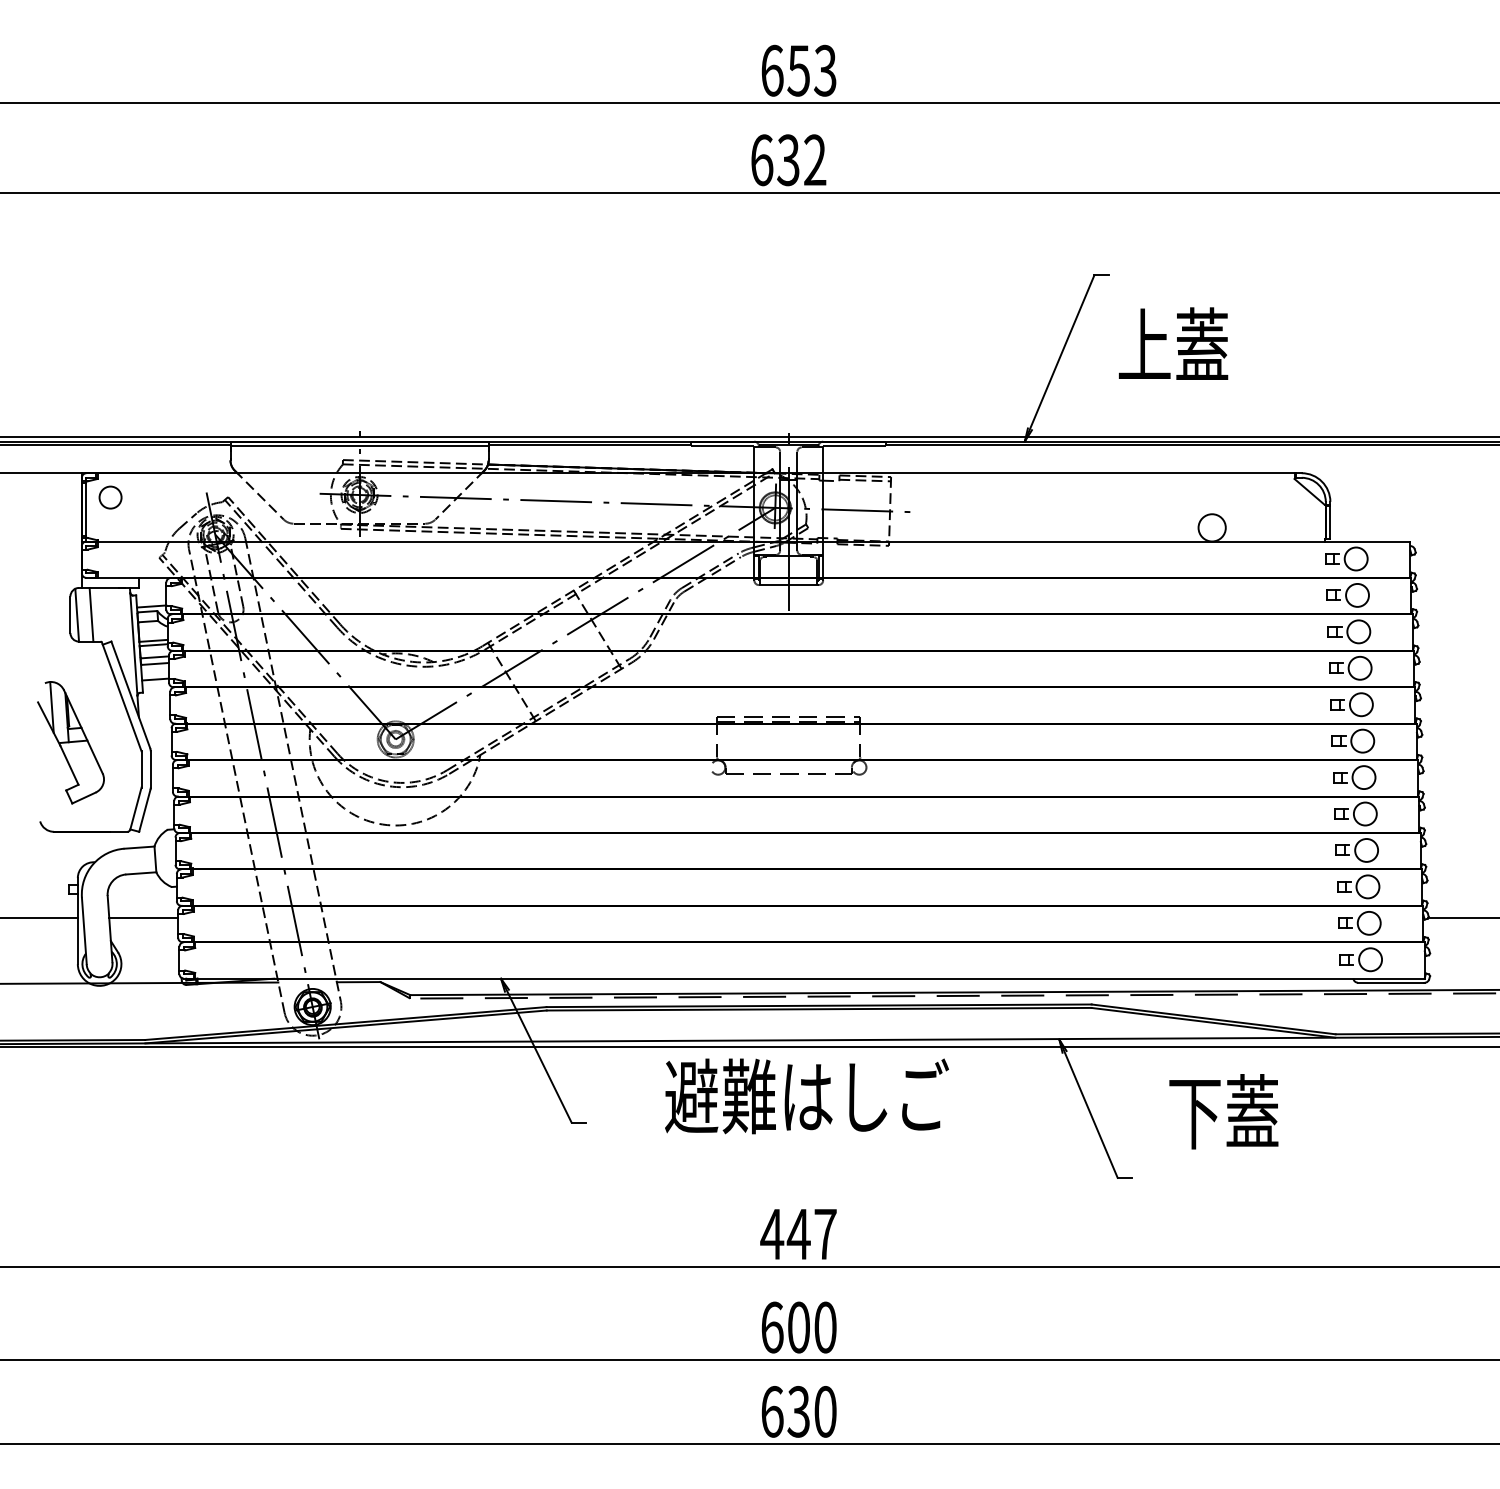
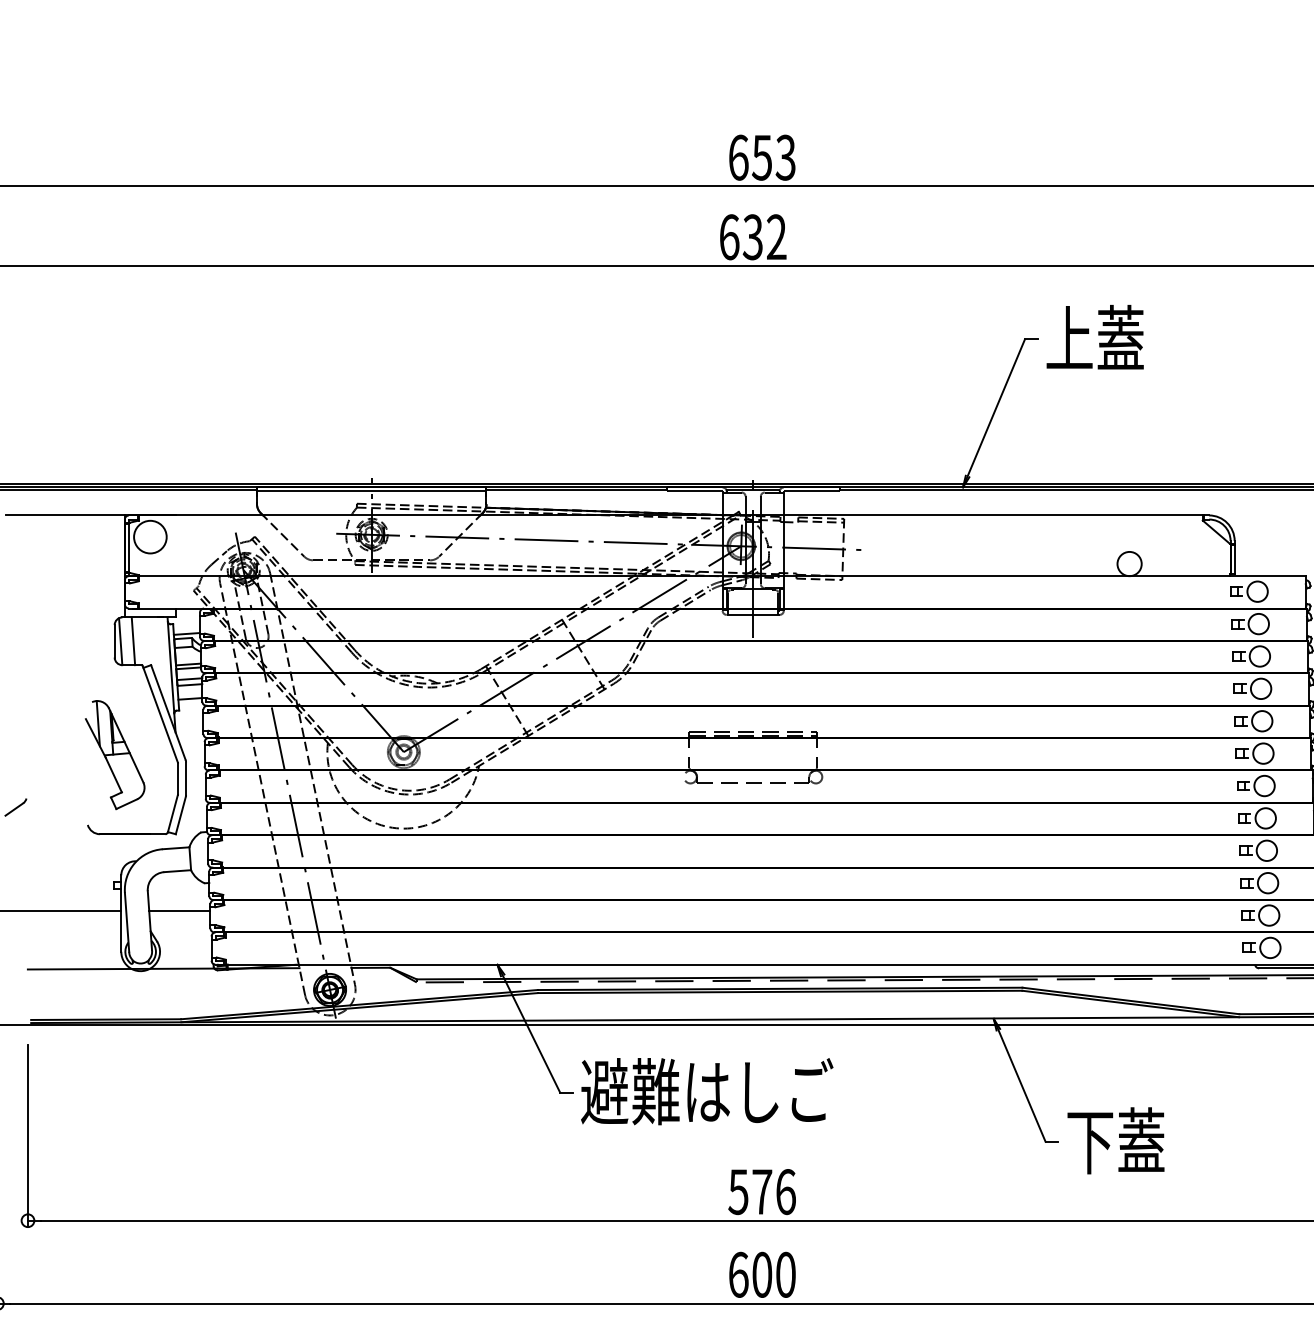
text: (1173, 343) -> (1095, 337), moved
circle: (110, 497) -> (150, 537), size x1.67
text: (806, 1096) -> (706, 1091), moved
text: (1223, 1111) -> (1115, 1140), moved
text: (798, 1234) -> (761, 1192), 447 -> 576

